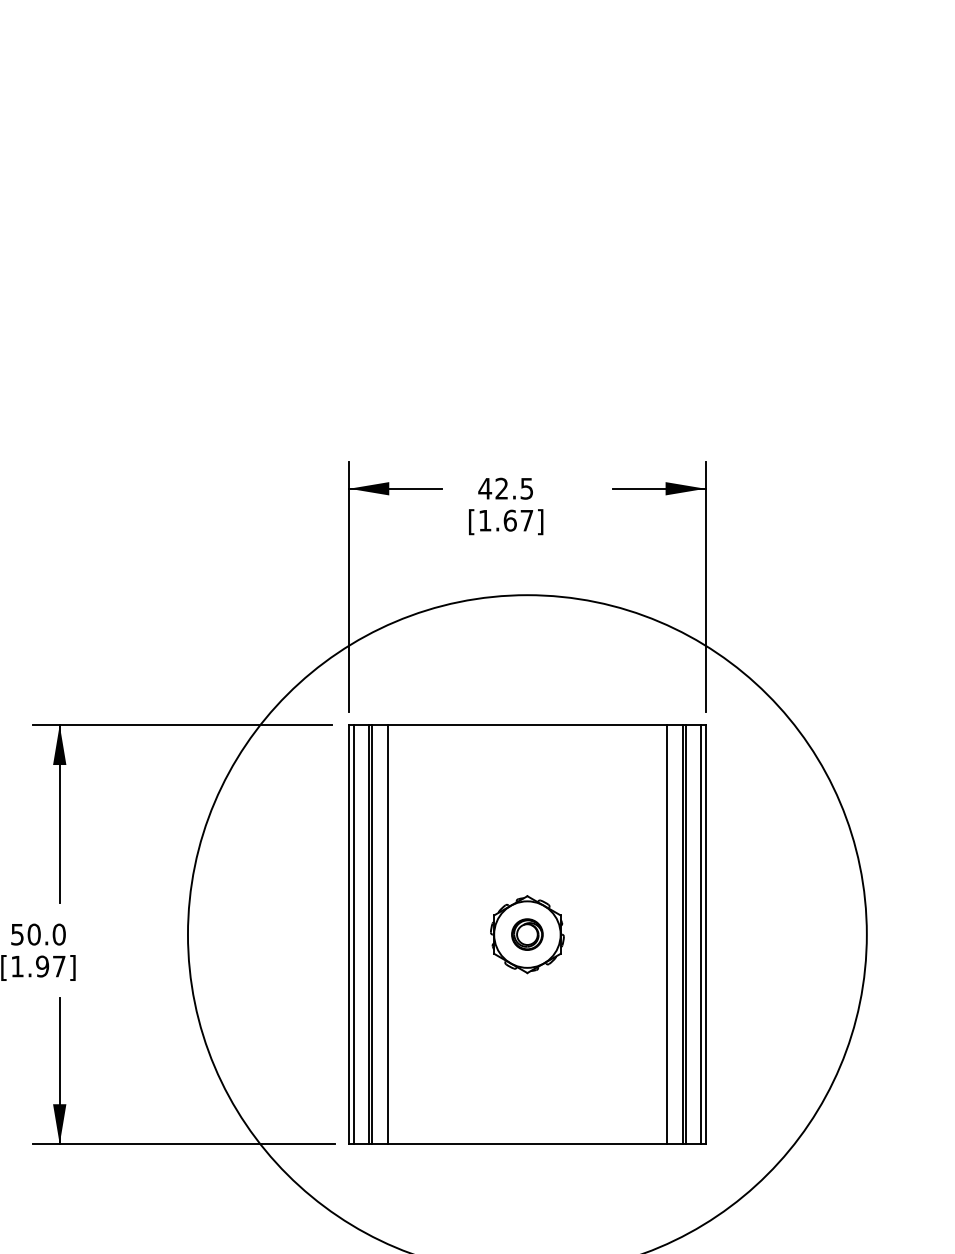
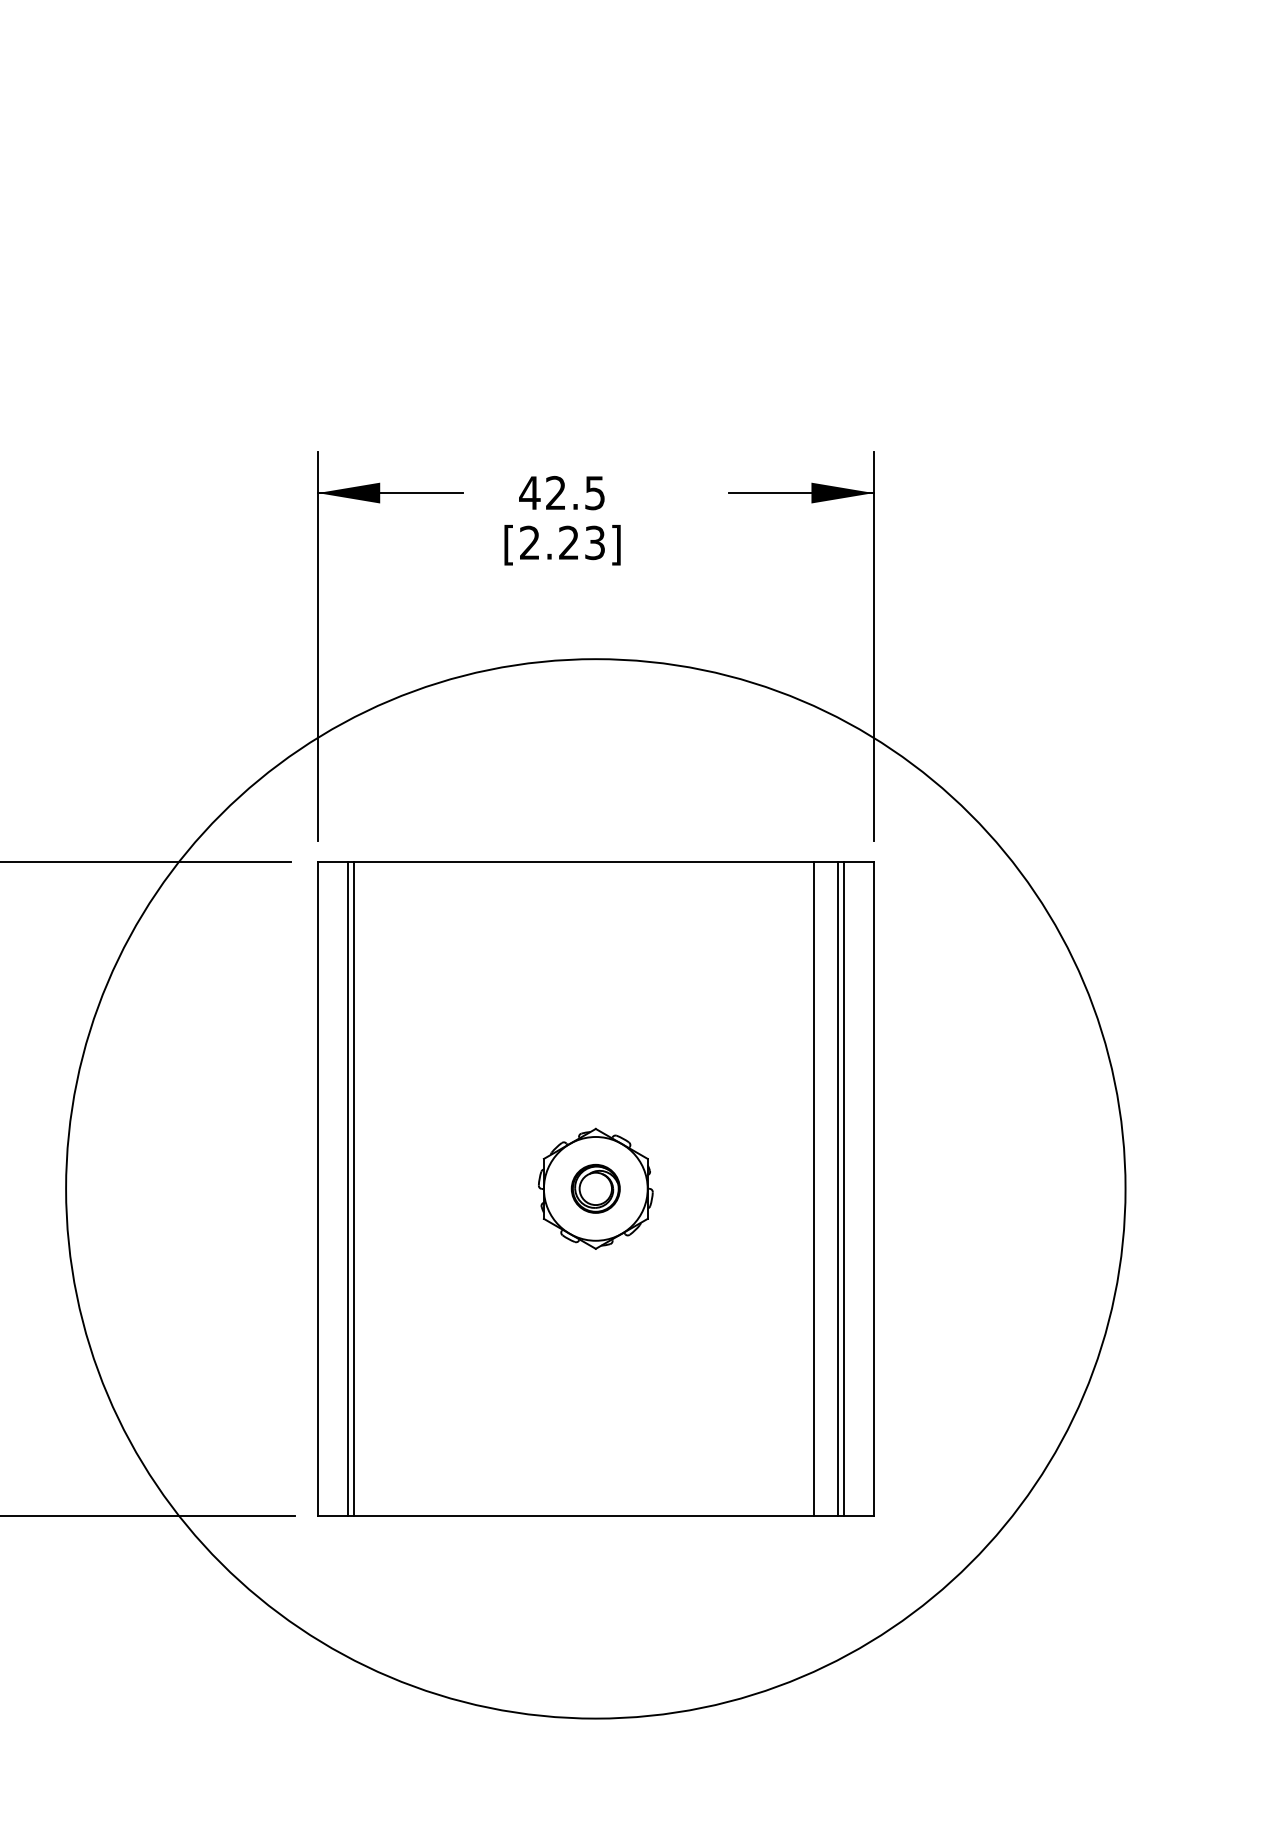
text: (505, 520) -> (561, 542), [1.67] -> [2.23]
line: (353, 934) -> (324, 1188), removed
line: (387, 934) -> (377, 1188), removed
line: (701, 934) -> (867, 1188), removed

